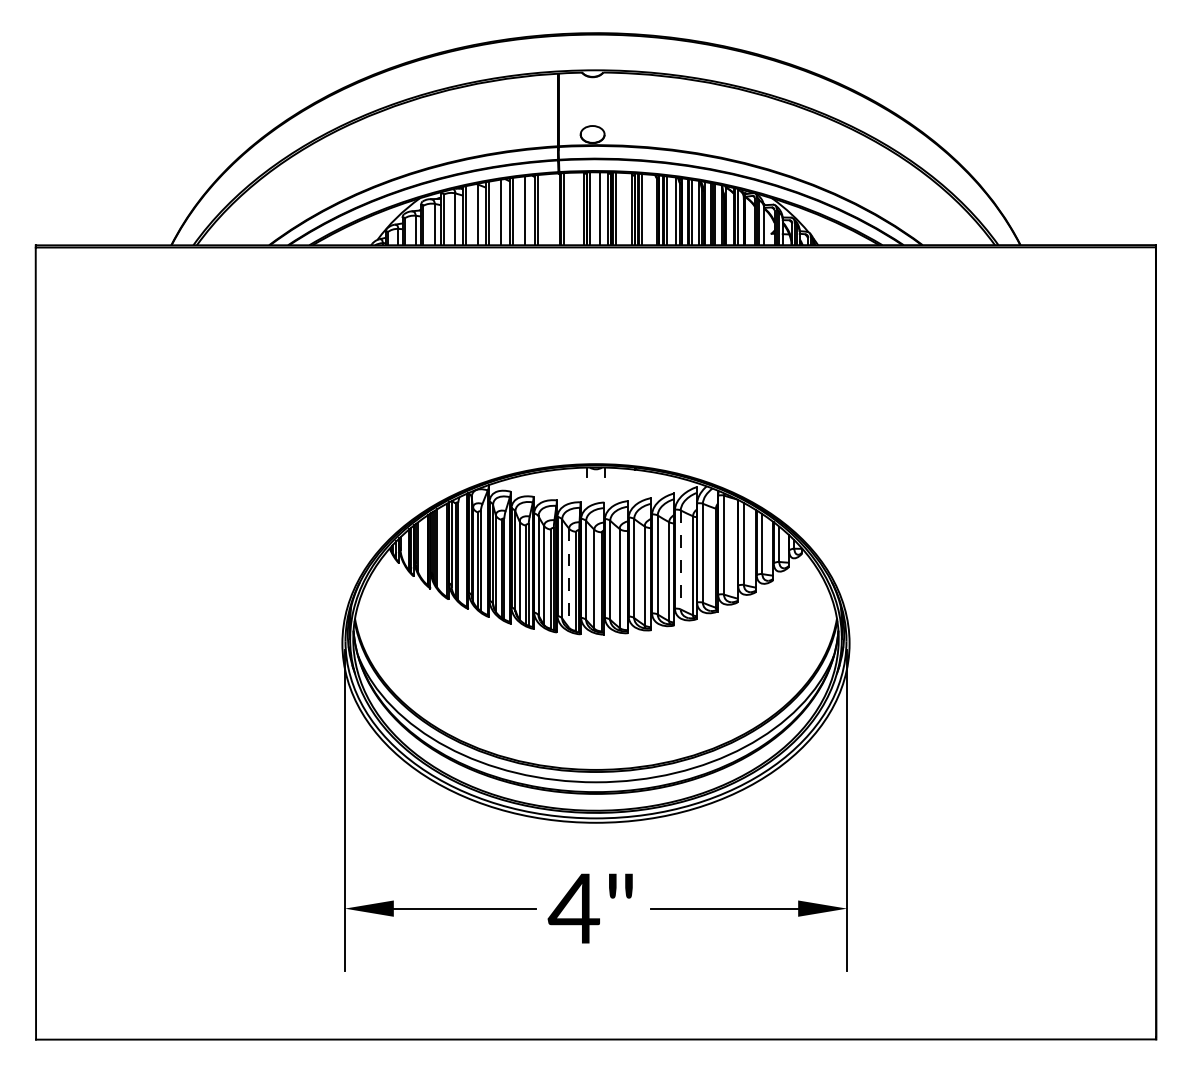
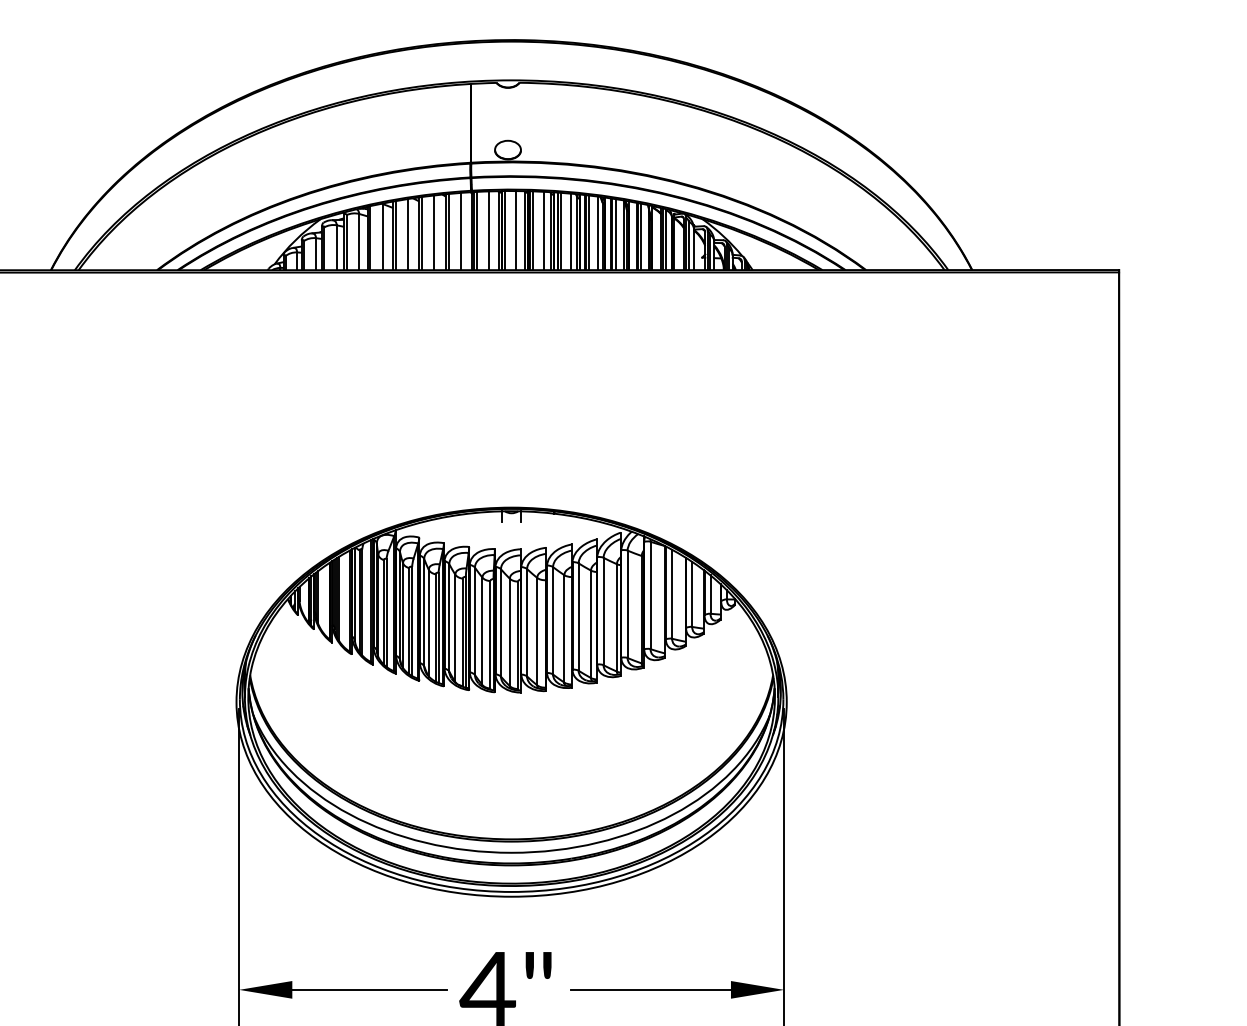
line: (574, 208) -> (488, 230), added
line: (549, 209) -> (461, 231), added
line: (625, 209) -> (543, 231), added
line: (651, 209) -> (571, 231), added
line: (680, 559) -> (603, 611), dashed -> solid
line: (569, 578) -> (482, 631), dashed -> solid

